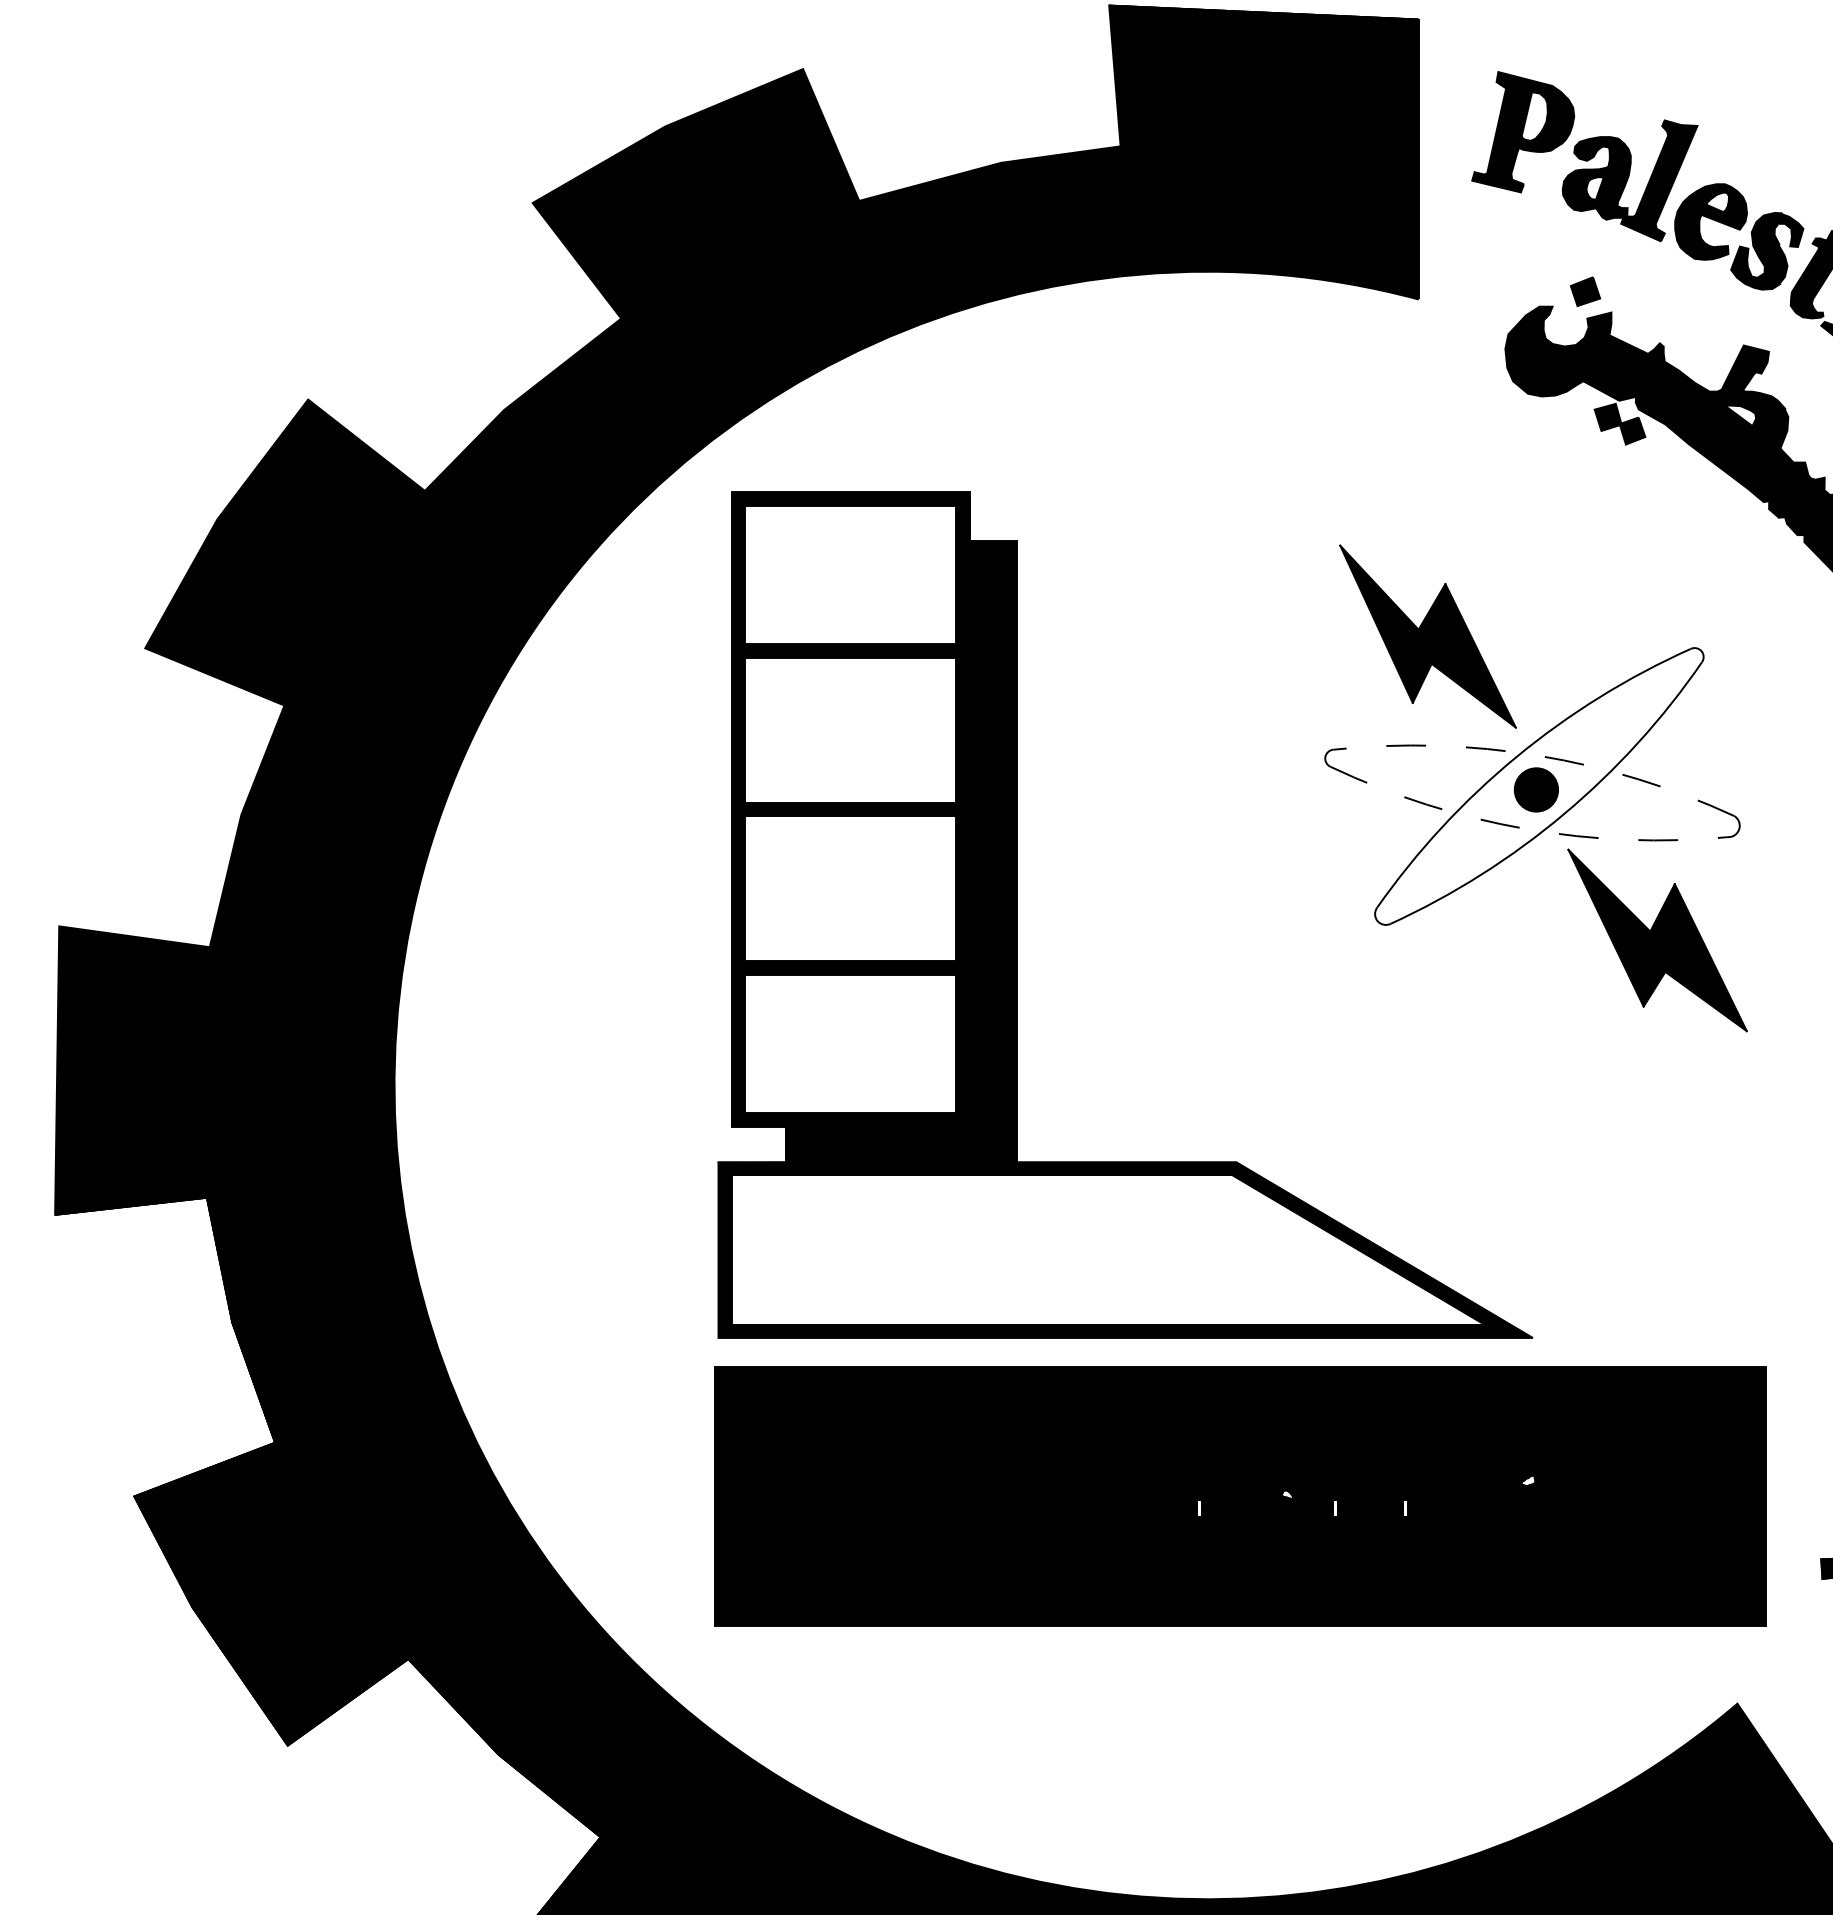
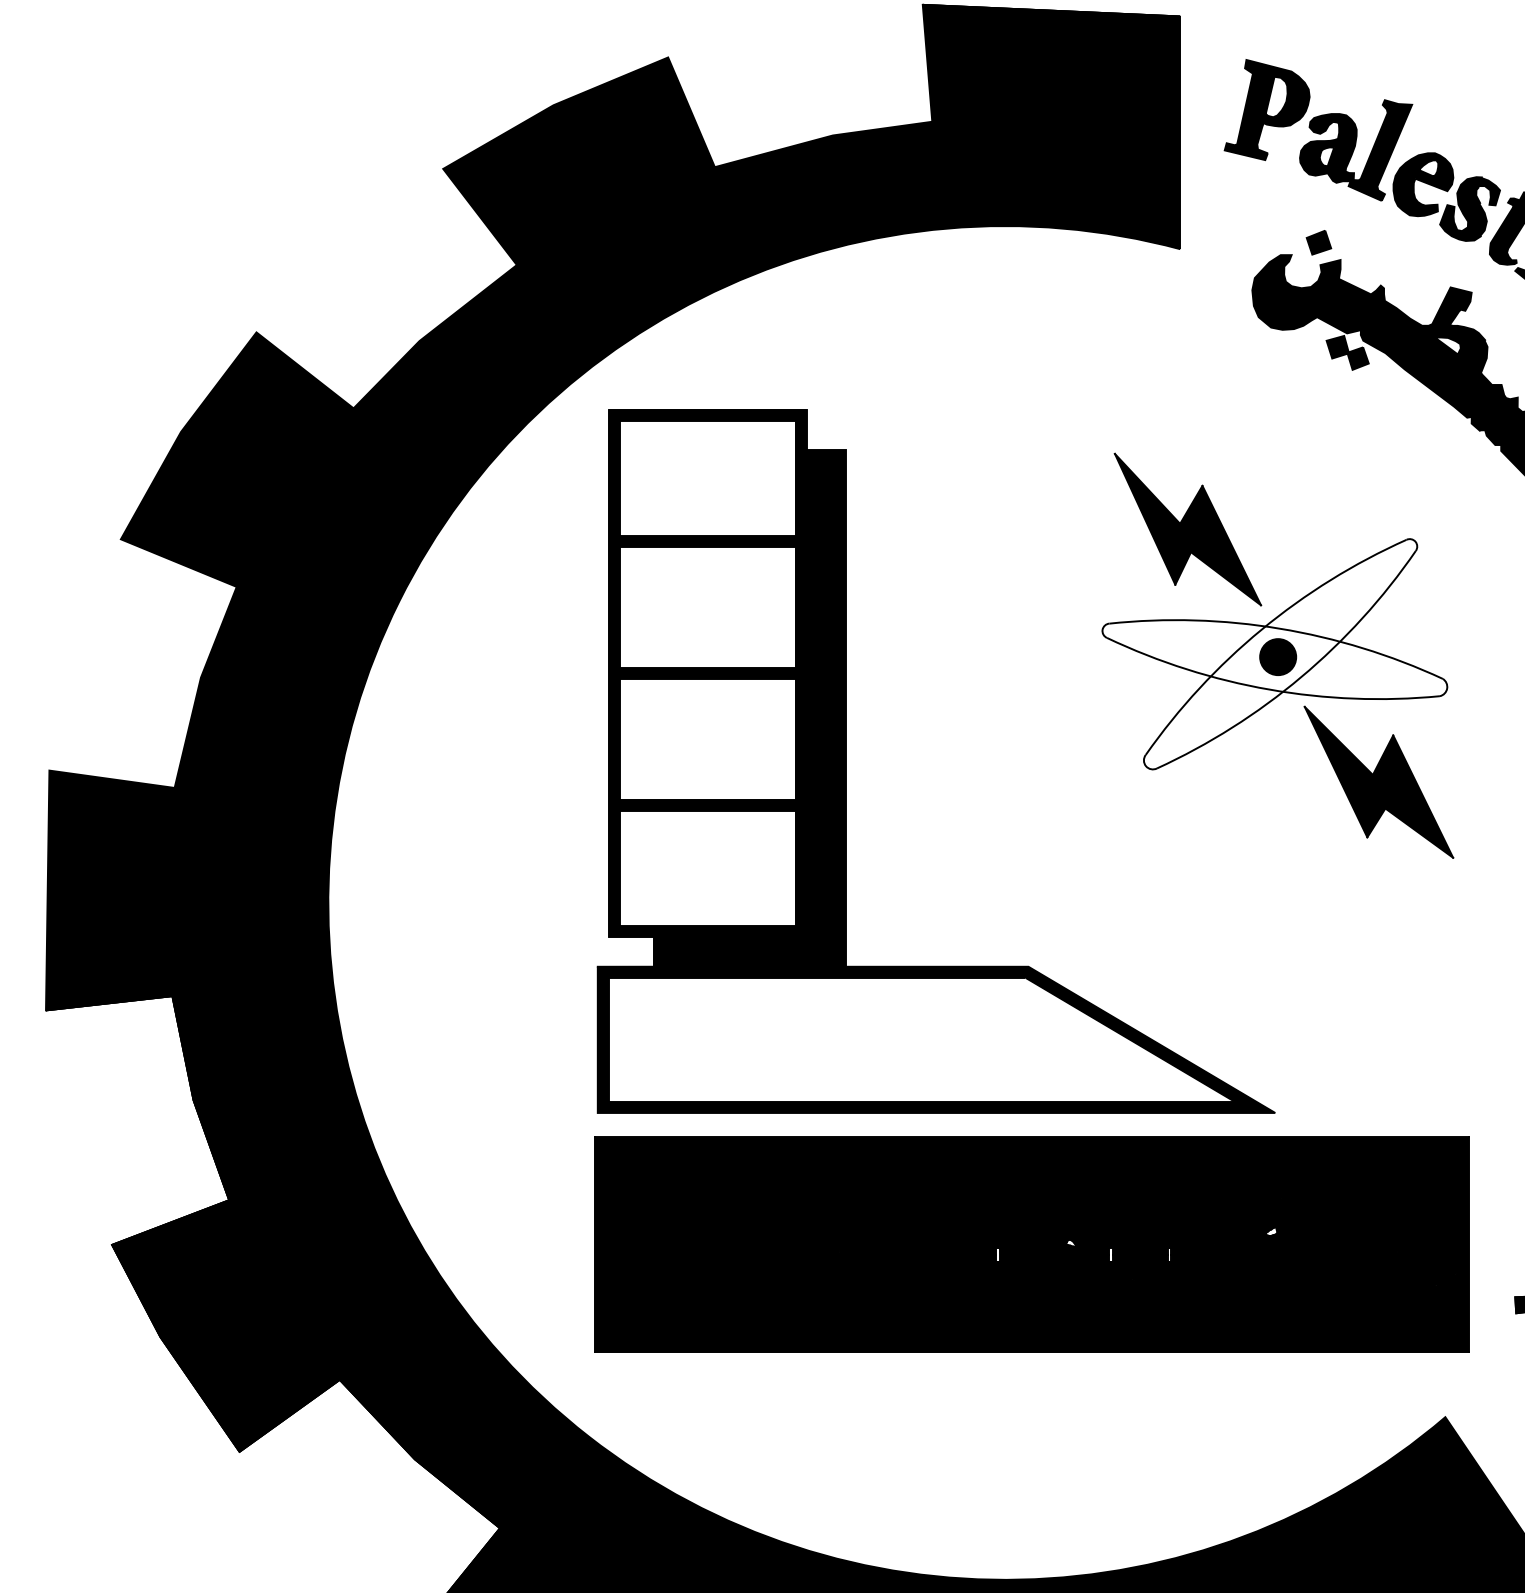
arc: (1538, 755) -> (1279, 628), dashed -> solid
arc: (1526, 829) -> (1269, 690), dashed -> solid

